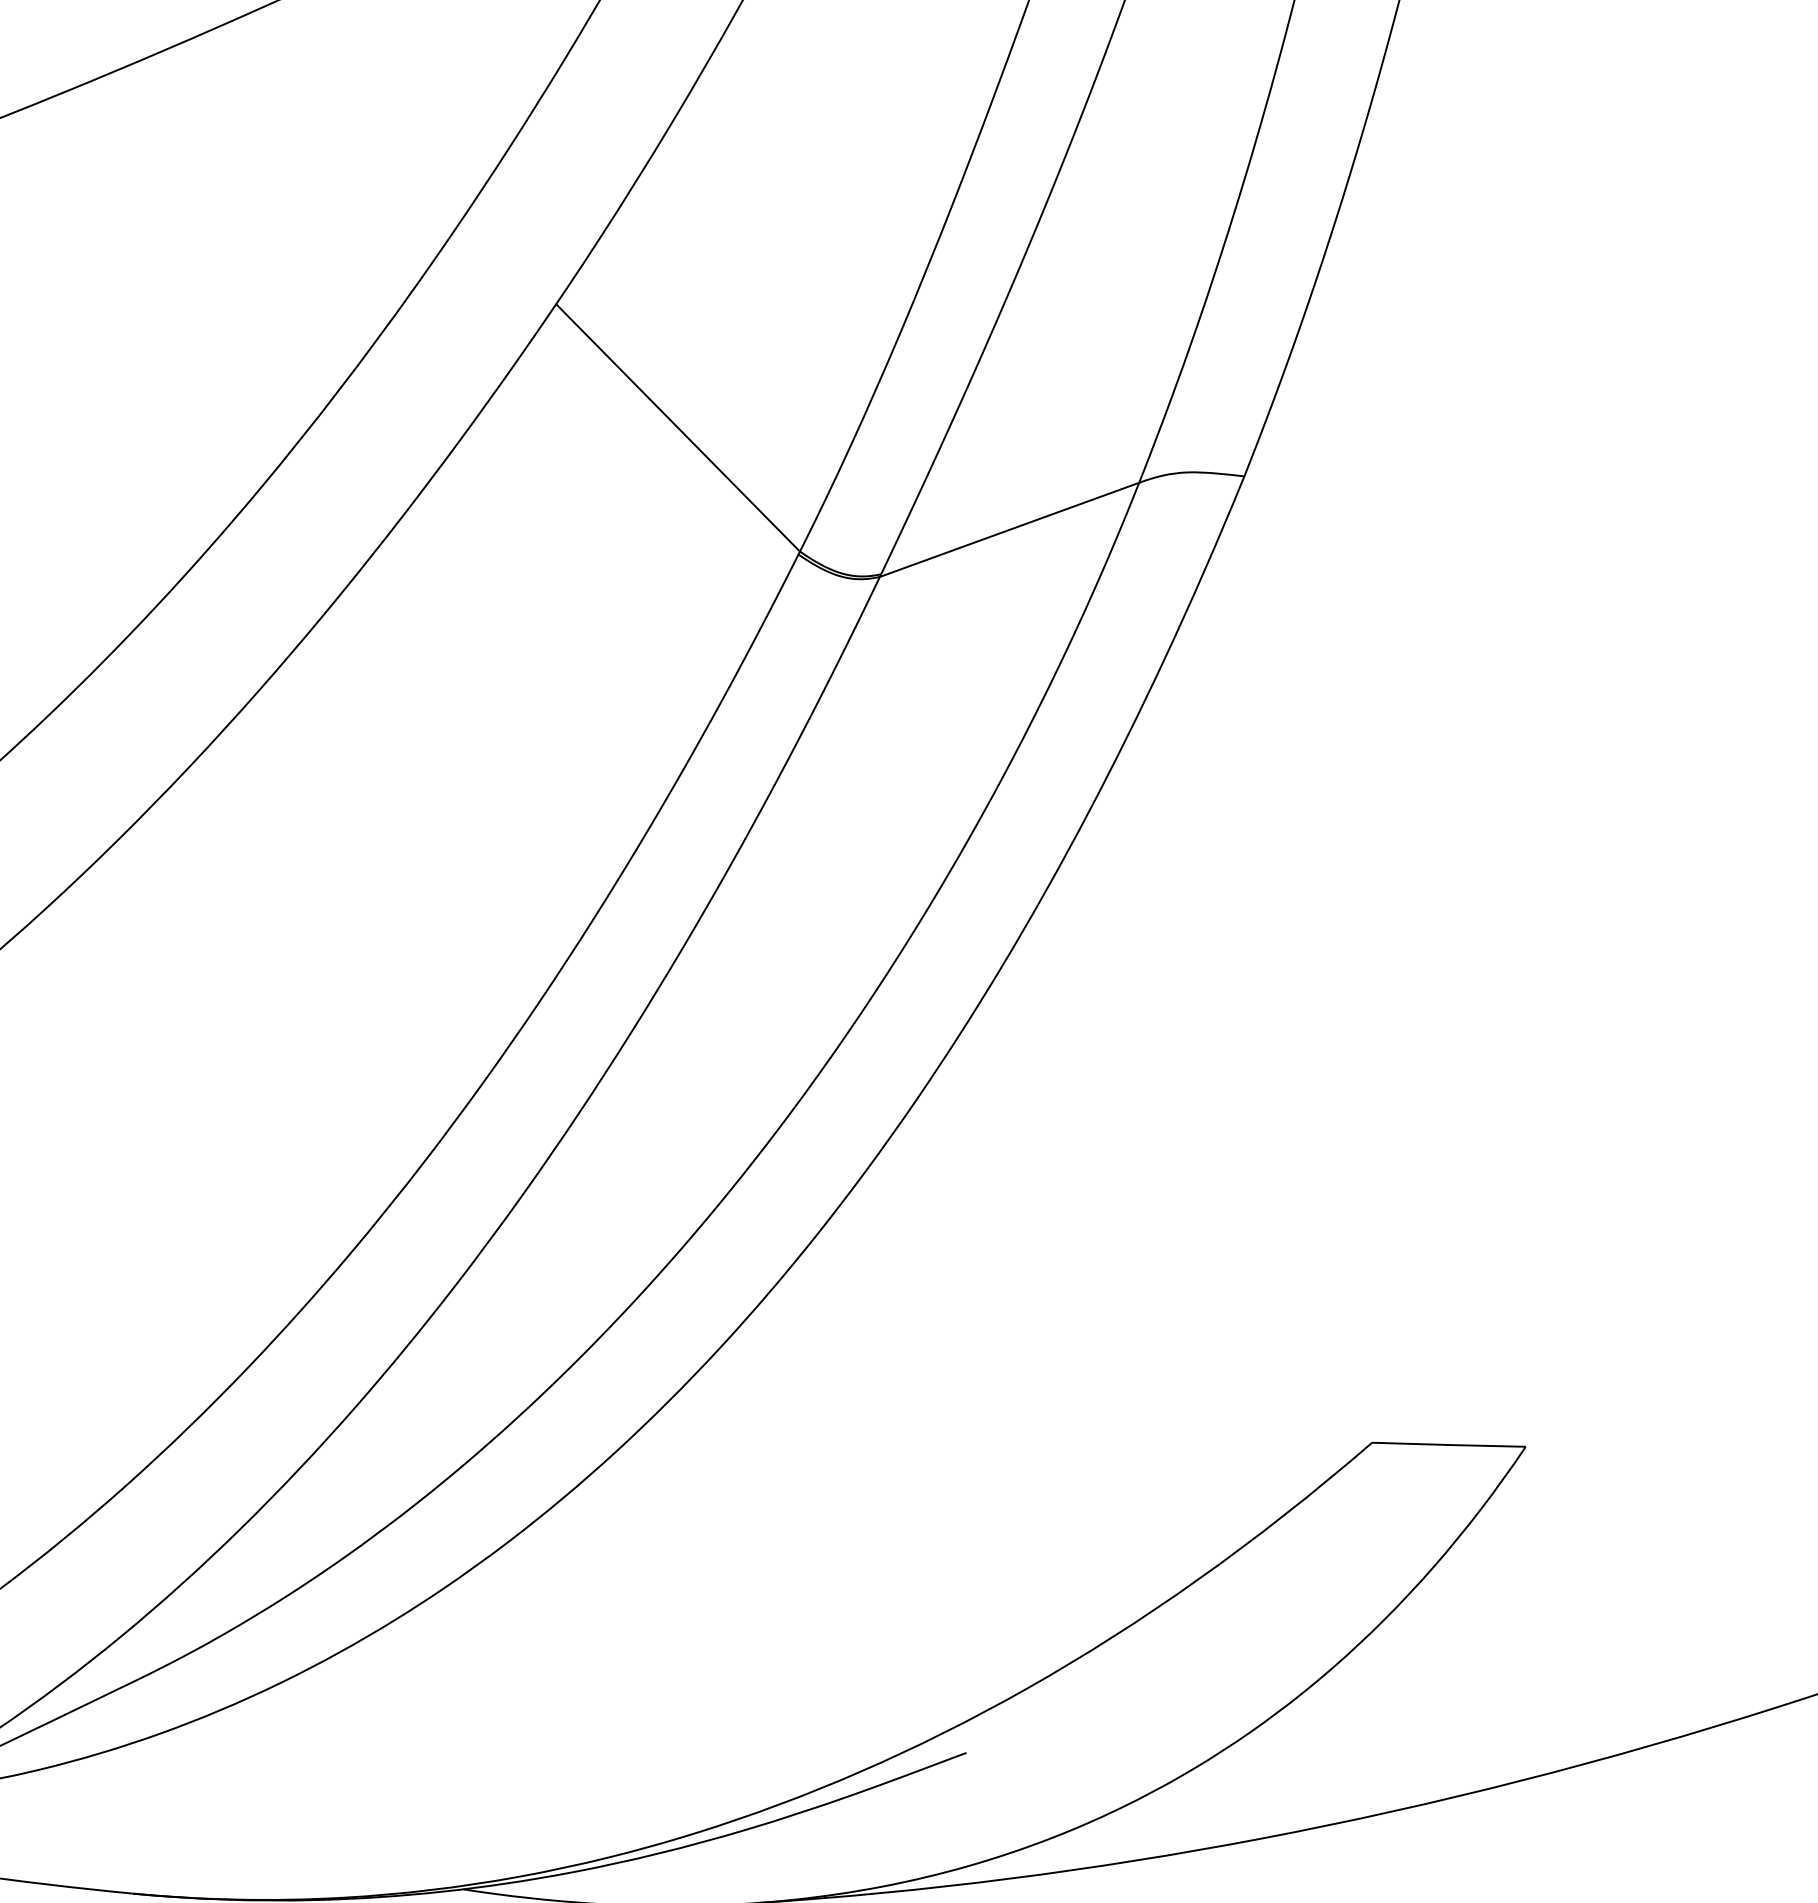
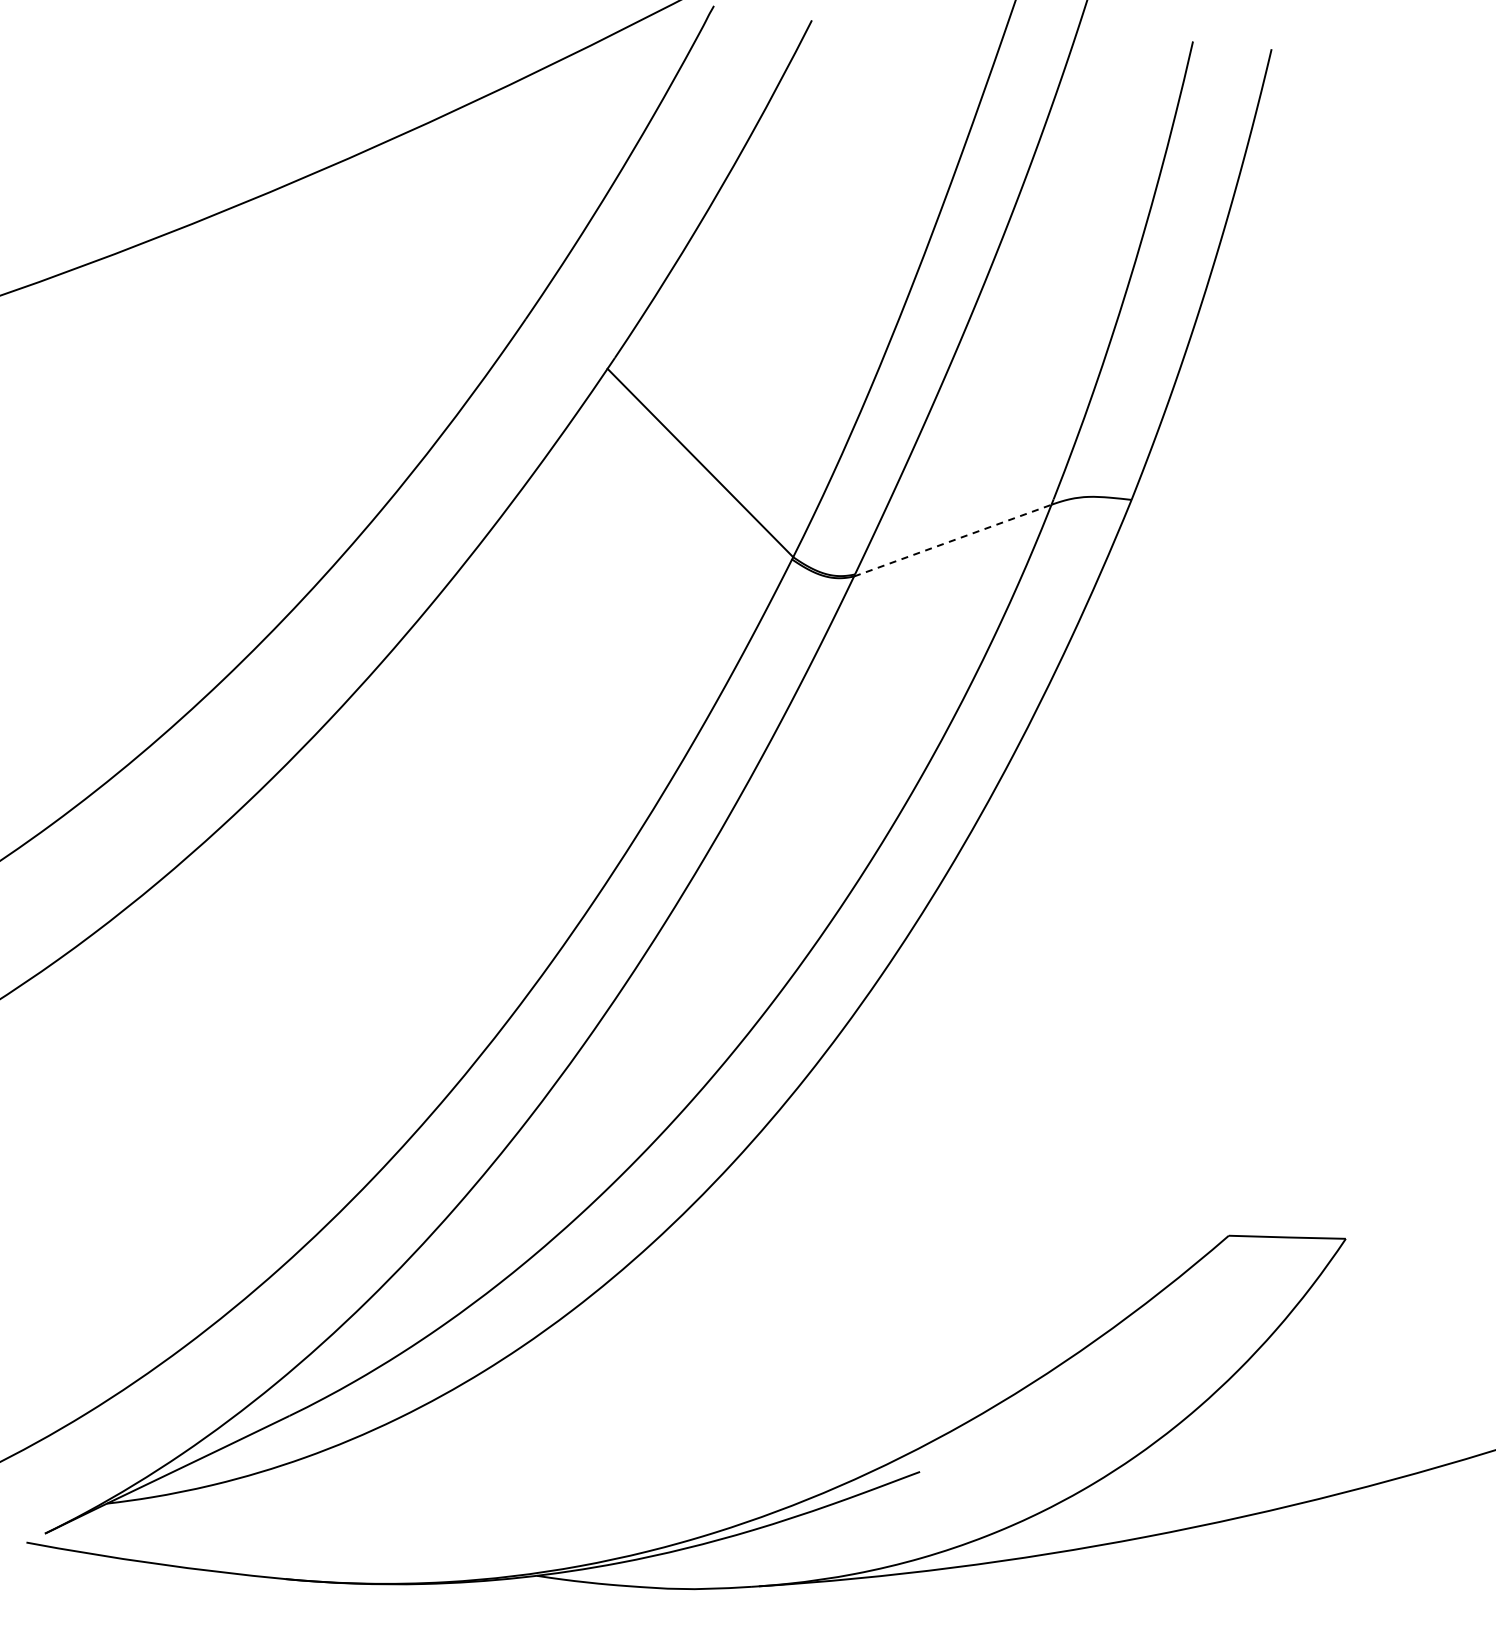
line: (1010, 529) -> (953, 540), solid -> dashed

